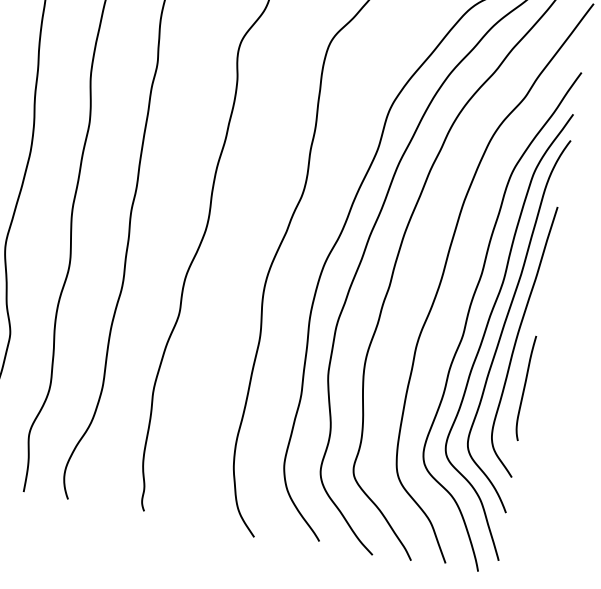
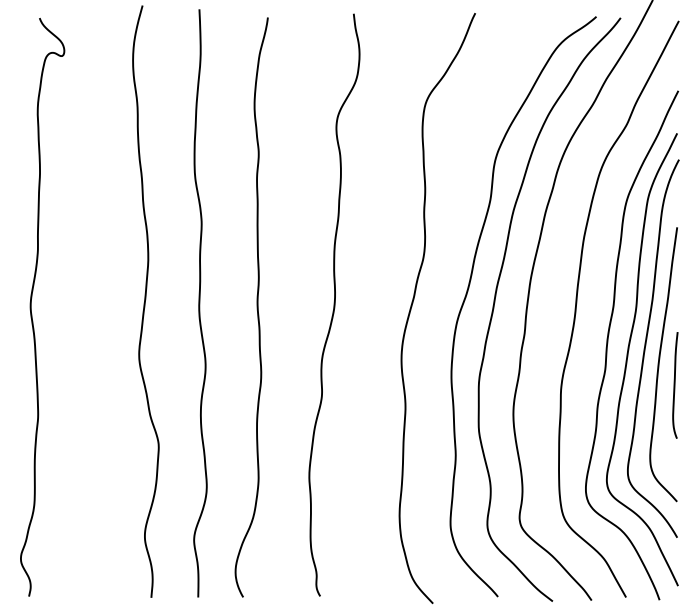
curve: (525, 388) -> (675, 385), moved

